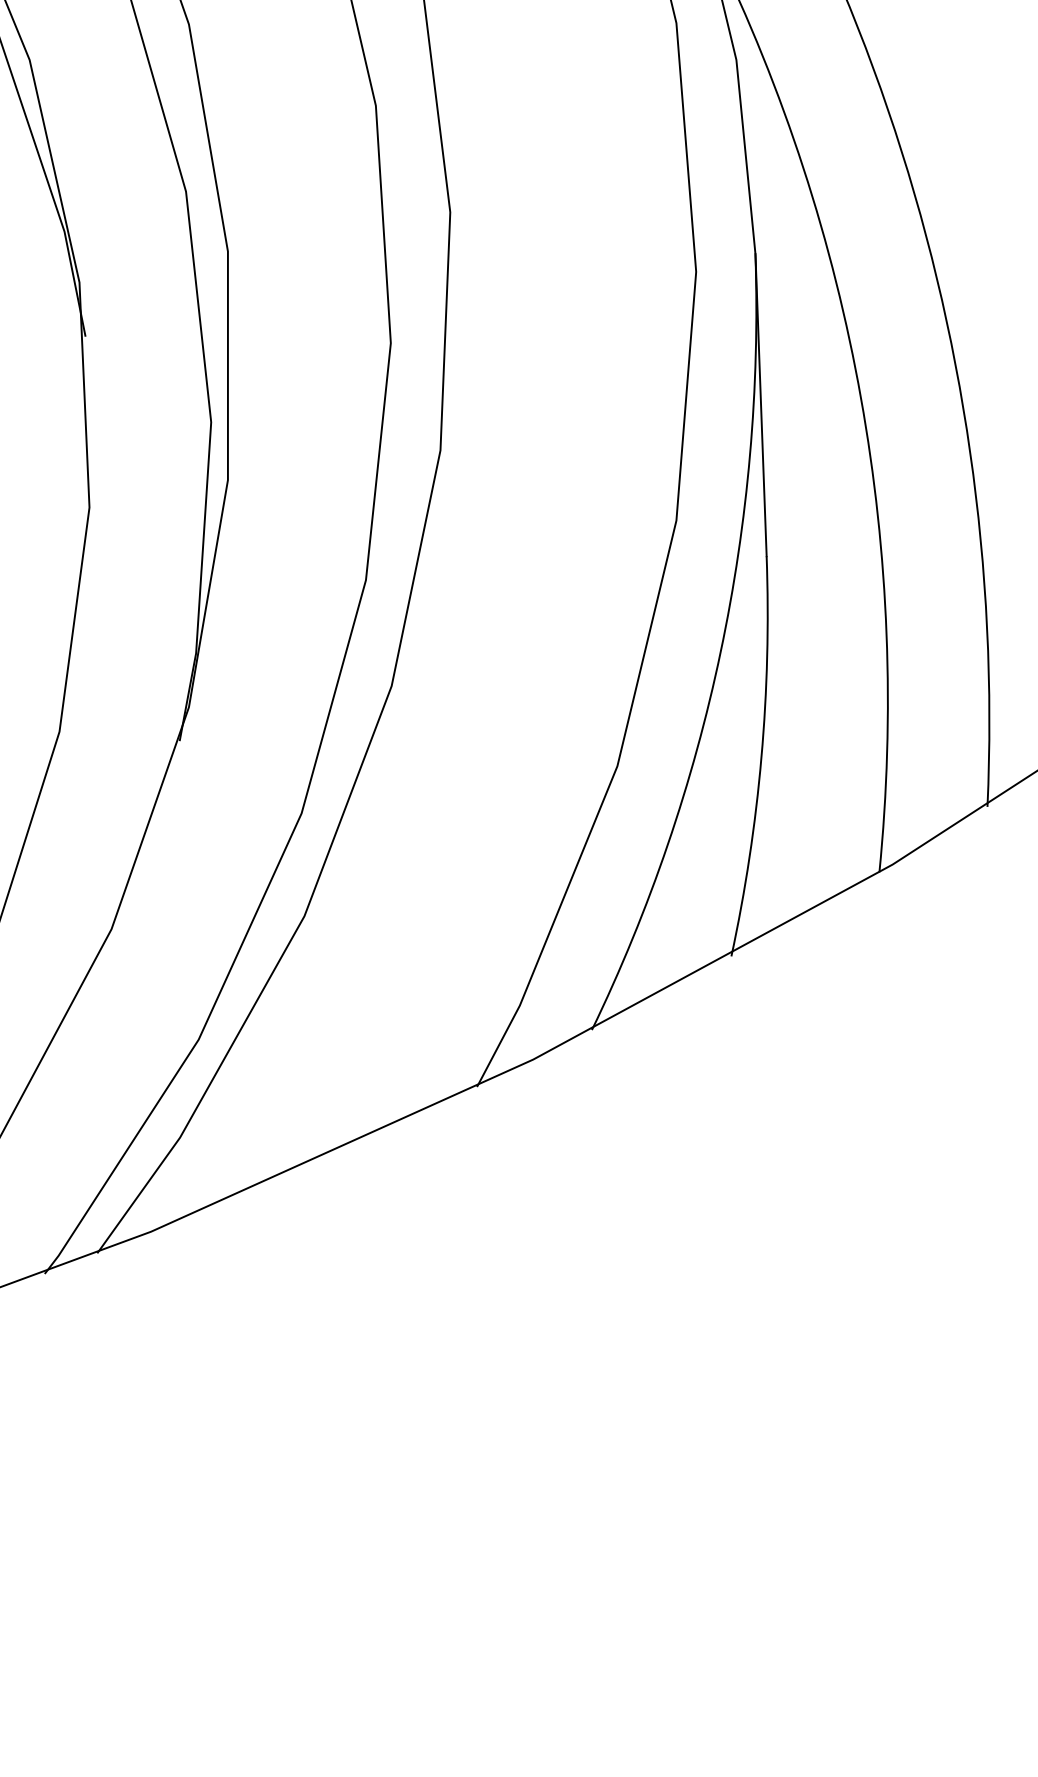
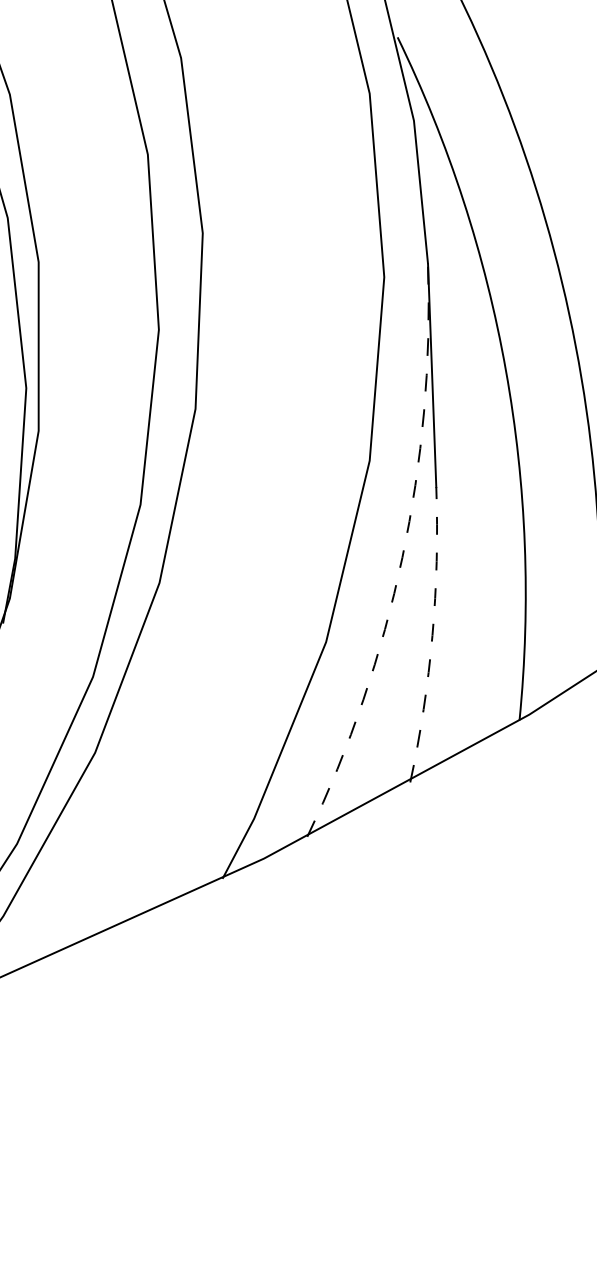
arc: (720, 652) -> (402, 558), solid -> dashed
arc: (761, 757) -> (432, 635), solid -> dashed

